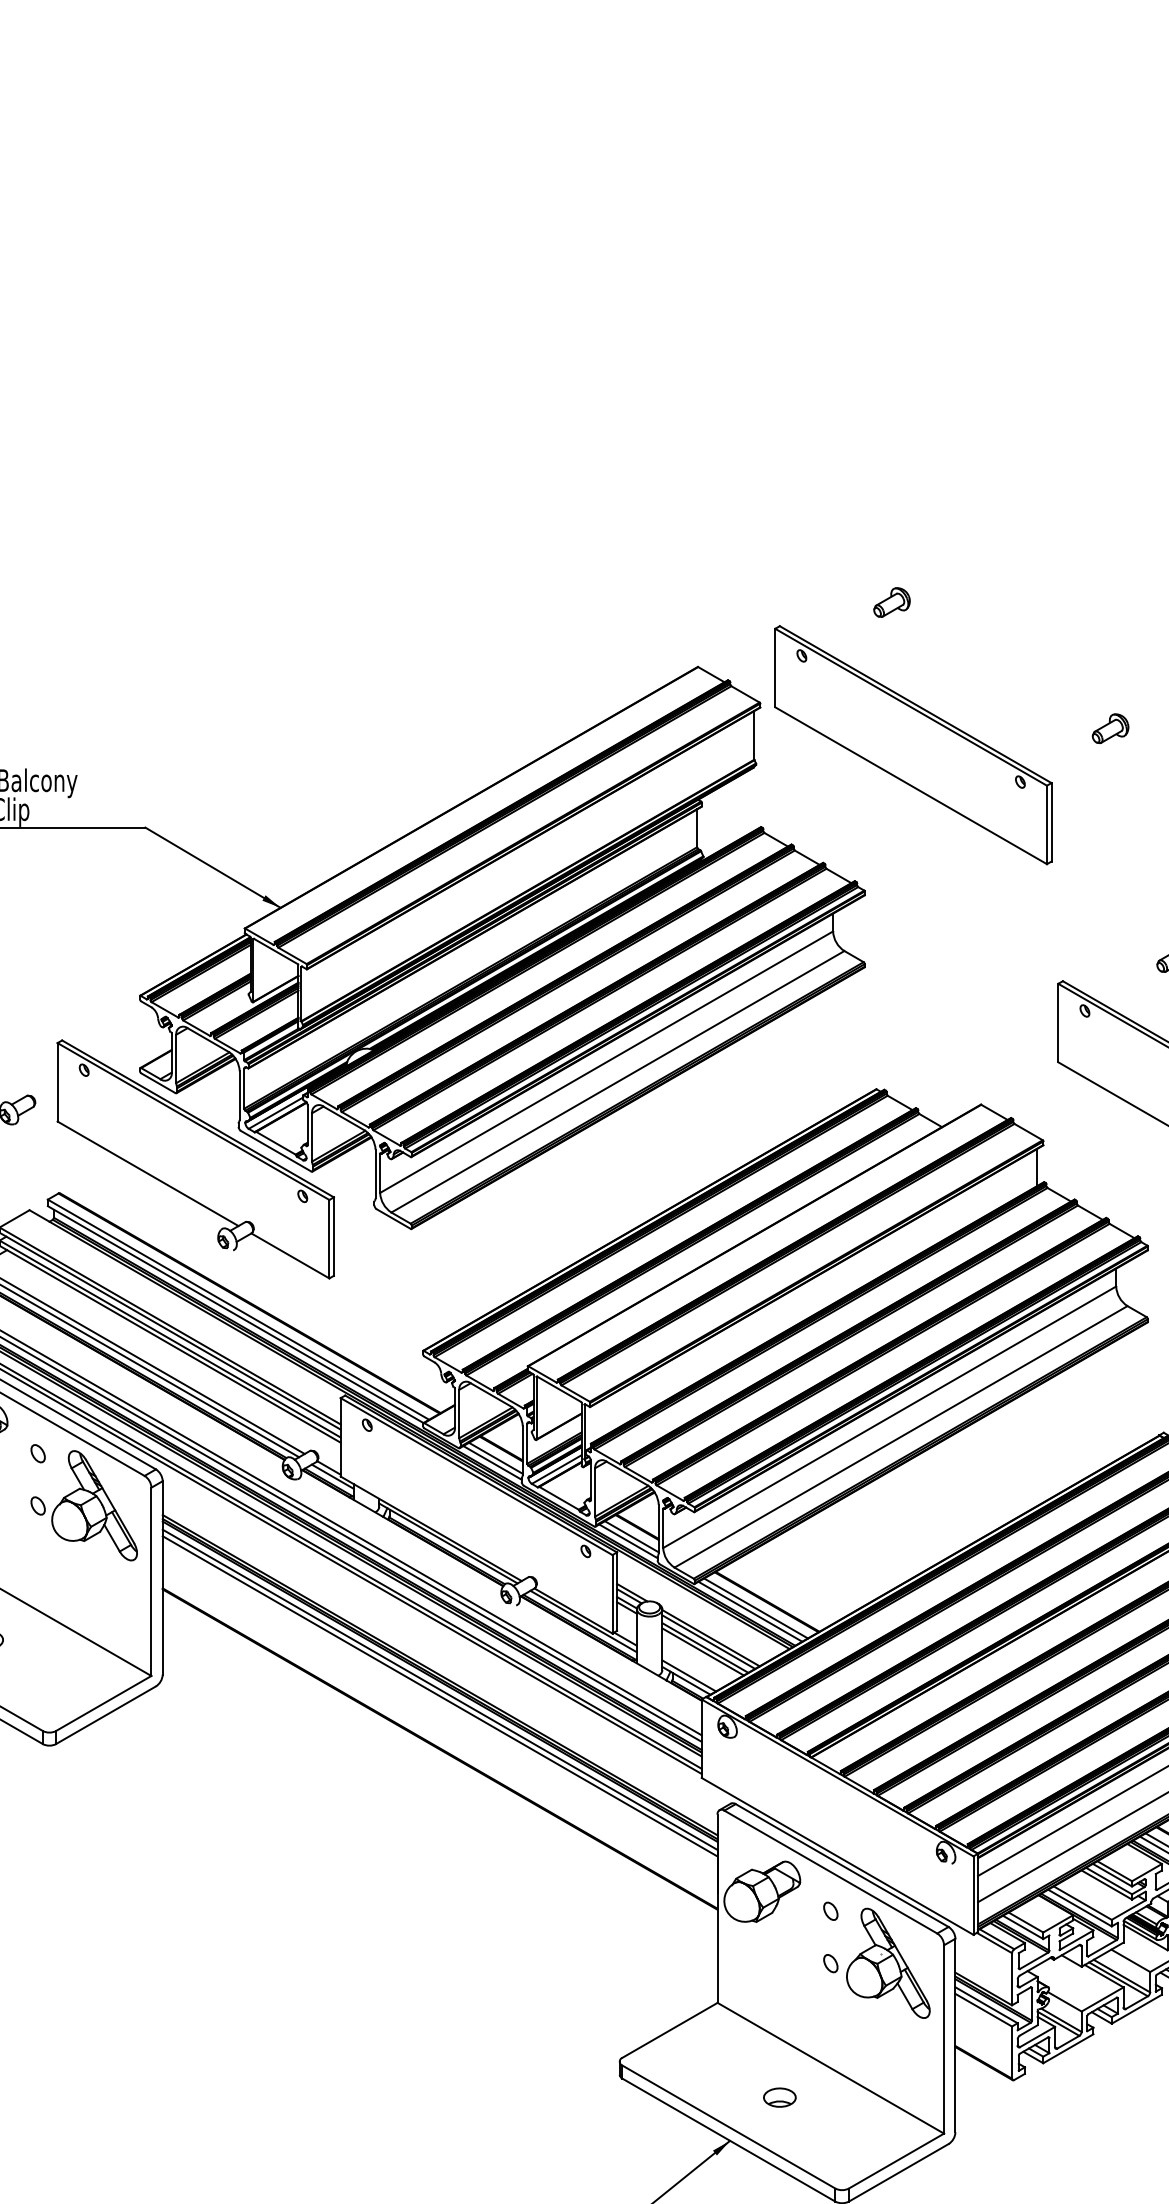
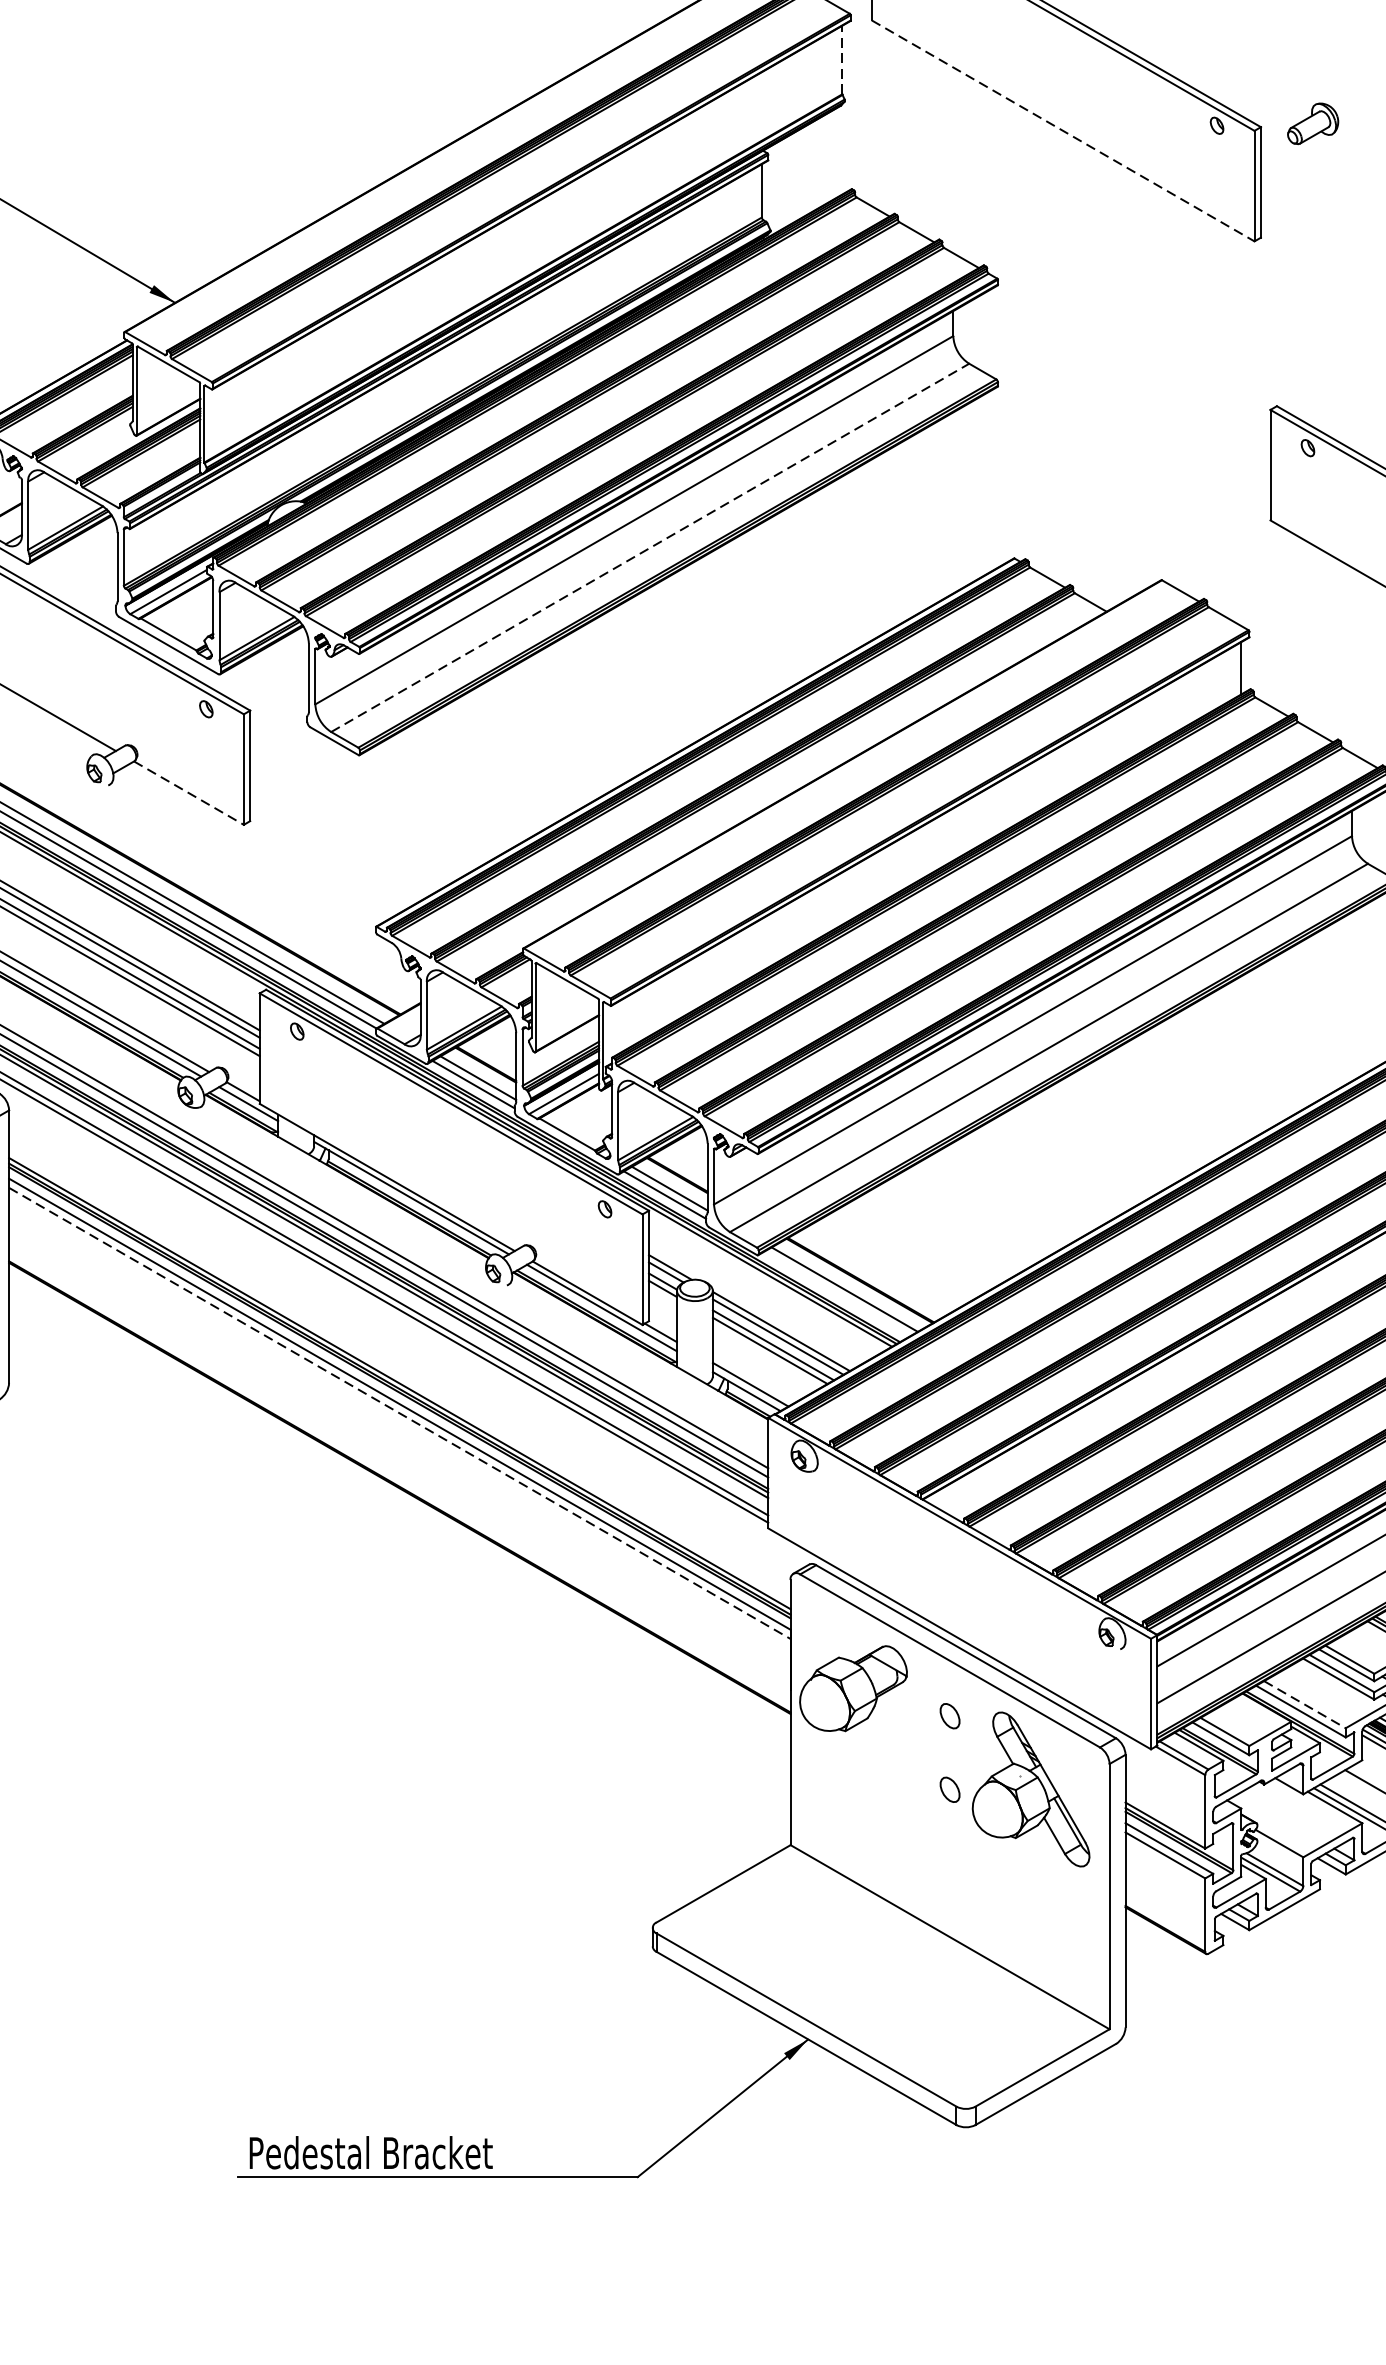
part: (1110, 728) -> (1312, 123), moved
line: (754, 734) -> (842, 58), solid -> dashed
line: (911, 785) -> (1063, 130), solid -> dashed
line: (617, 1081) -> (649, 547), solid -> dashed
line: (290, 1256) -> (189, 793), solid -> dashed
line: (750, 1611) -> (836, 1293), removed
line: (440, 1696) -> (400, 1413), solid -> dashed
line: (1083, 1903) -> (1305, 1705), solid -> dashed
part: (779, 2097) -> (877, 1978), removed

